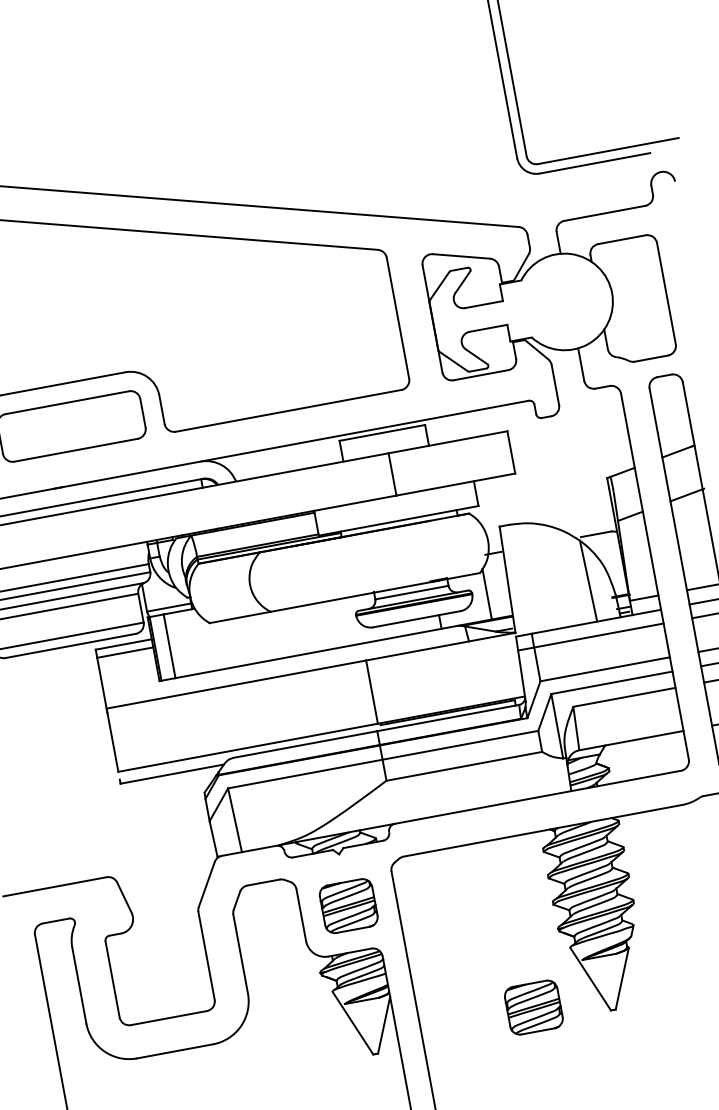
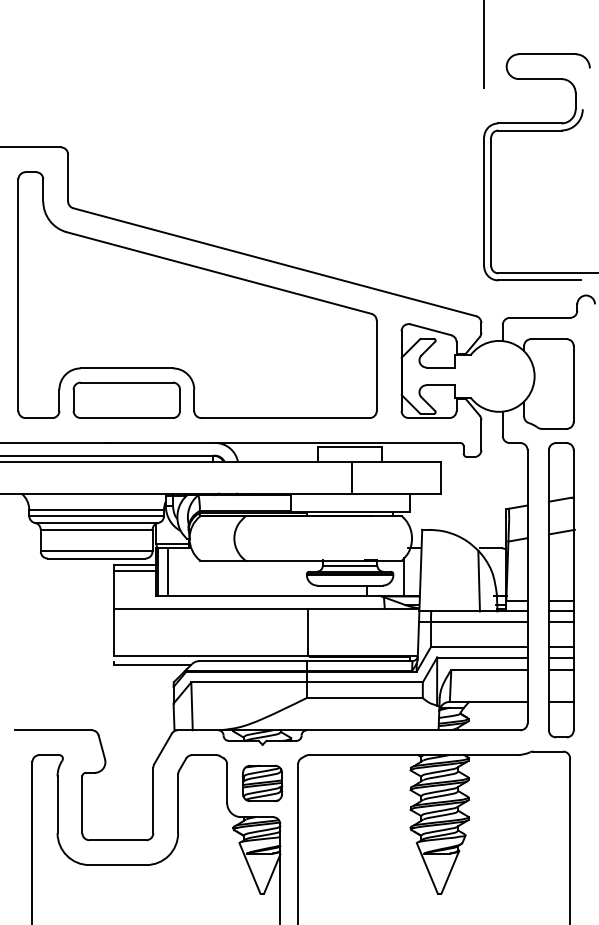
part: (533, 1007) -> (382, 881), removed

